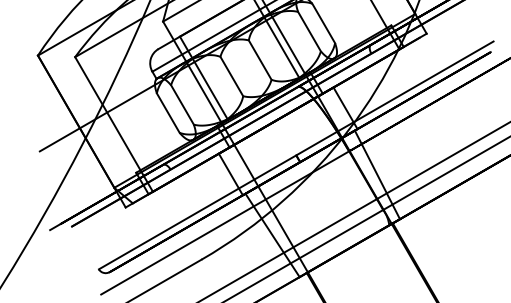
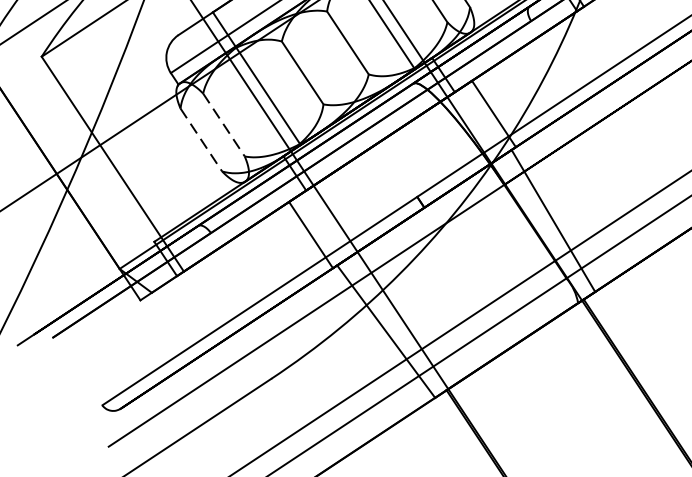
line: (182, 104) -> (223, 124), solid -> dashed
line: (168, 113) -> (201, 140), solid -> dashed

